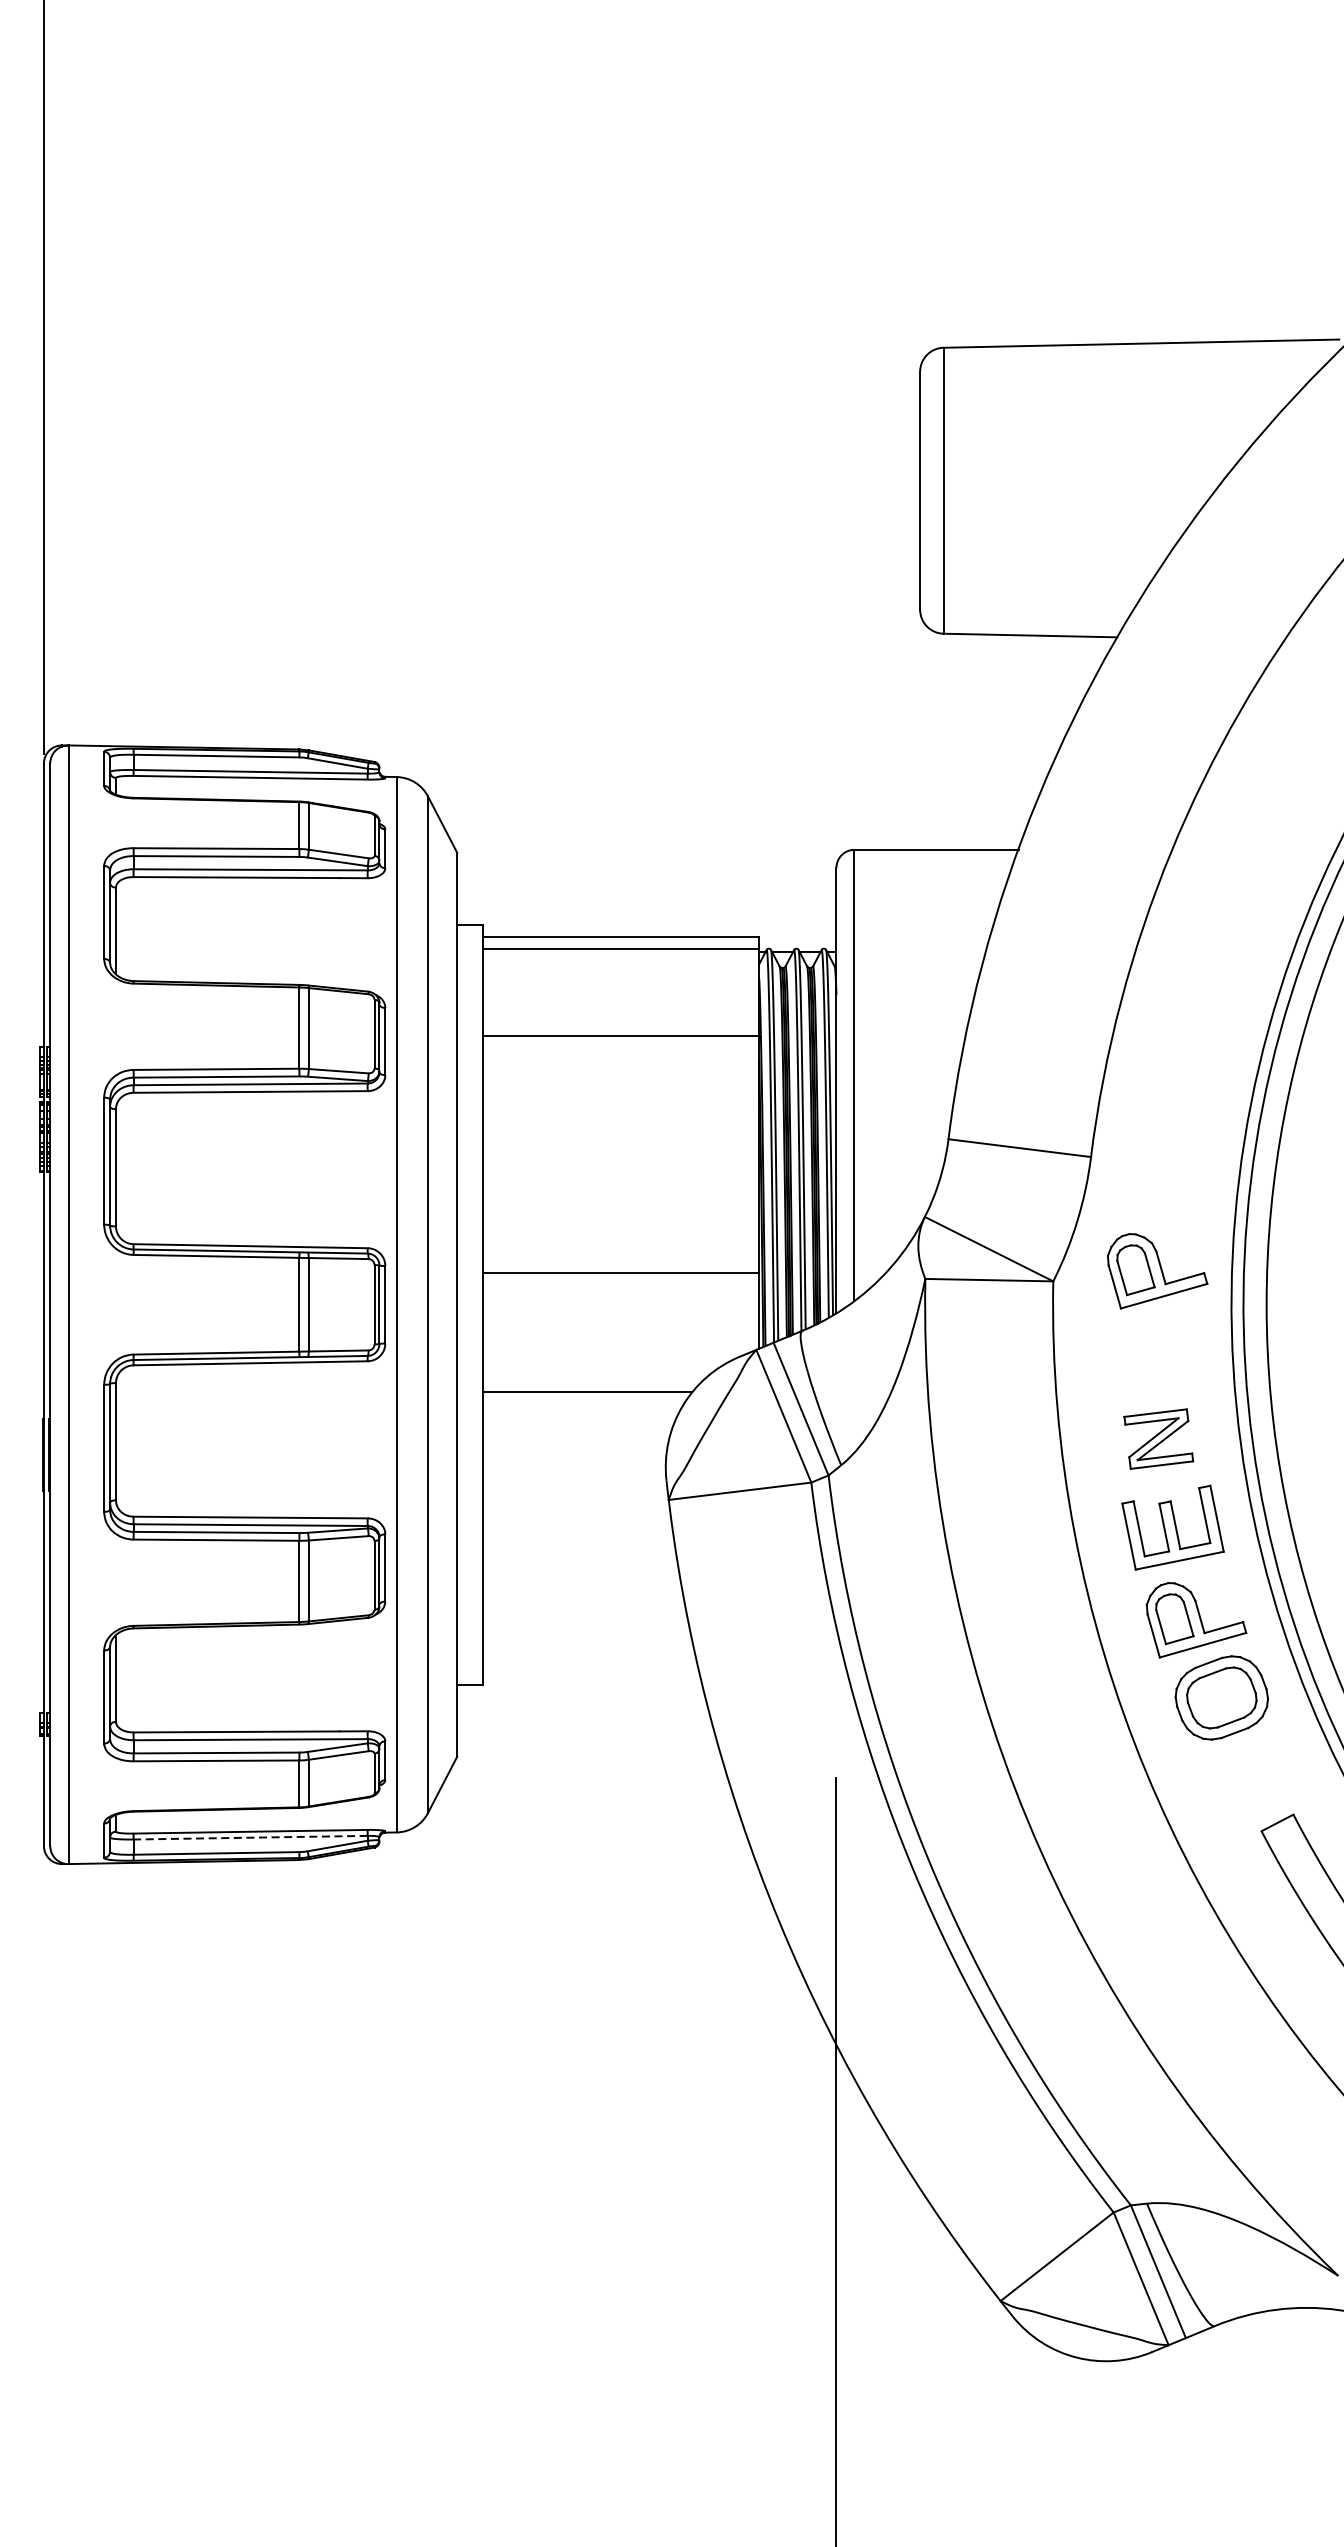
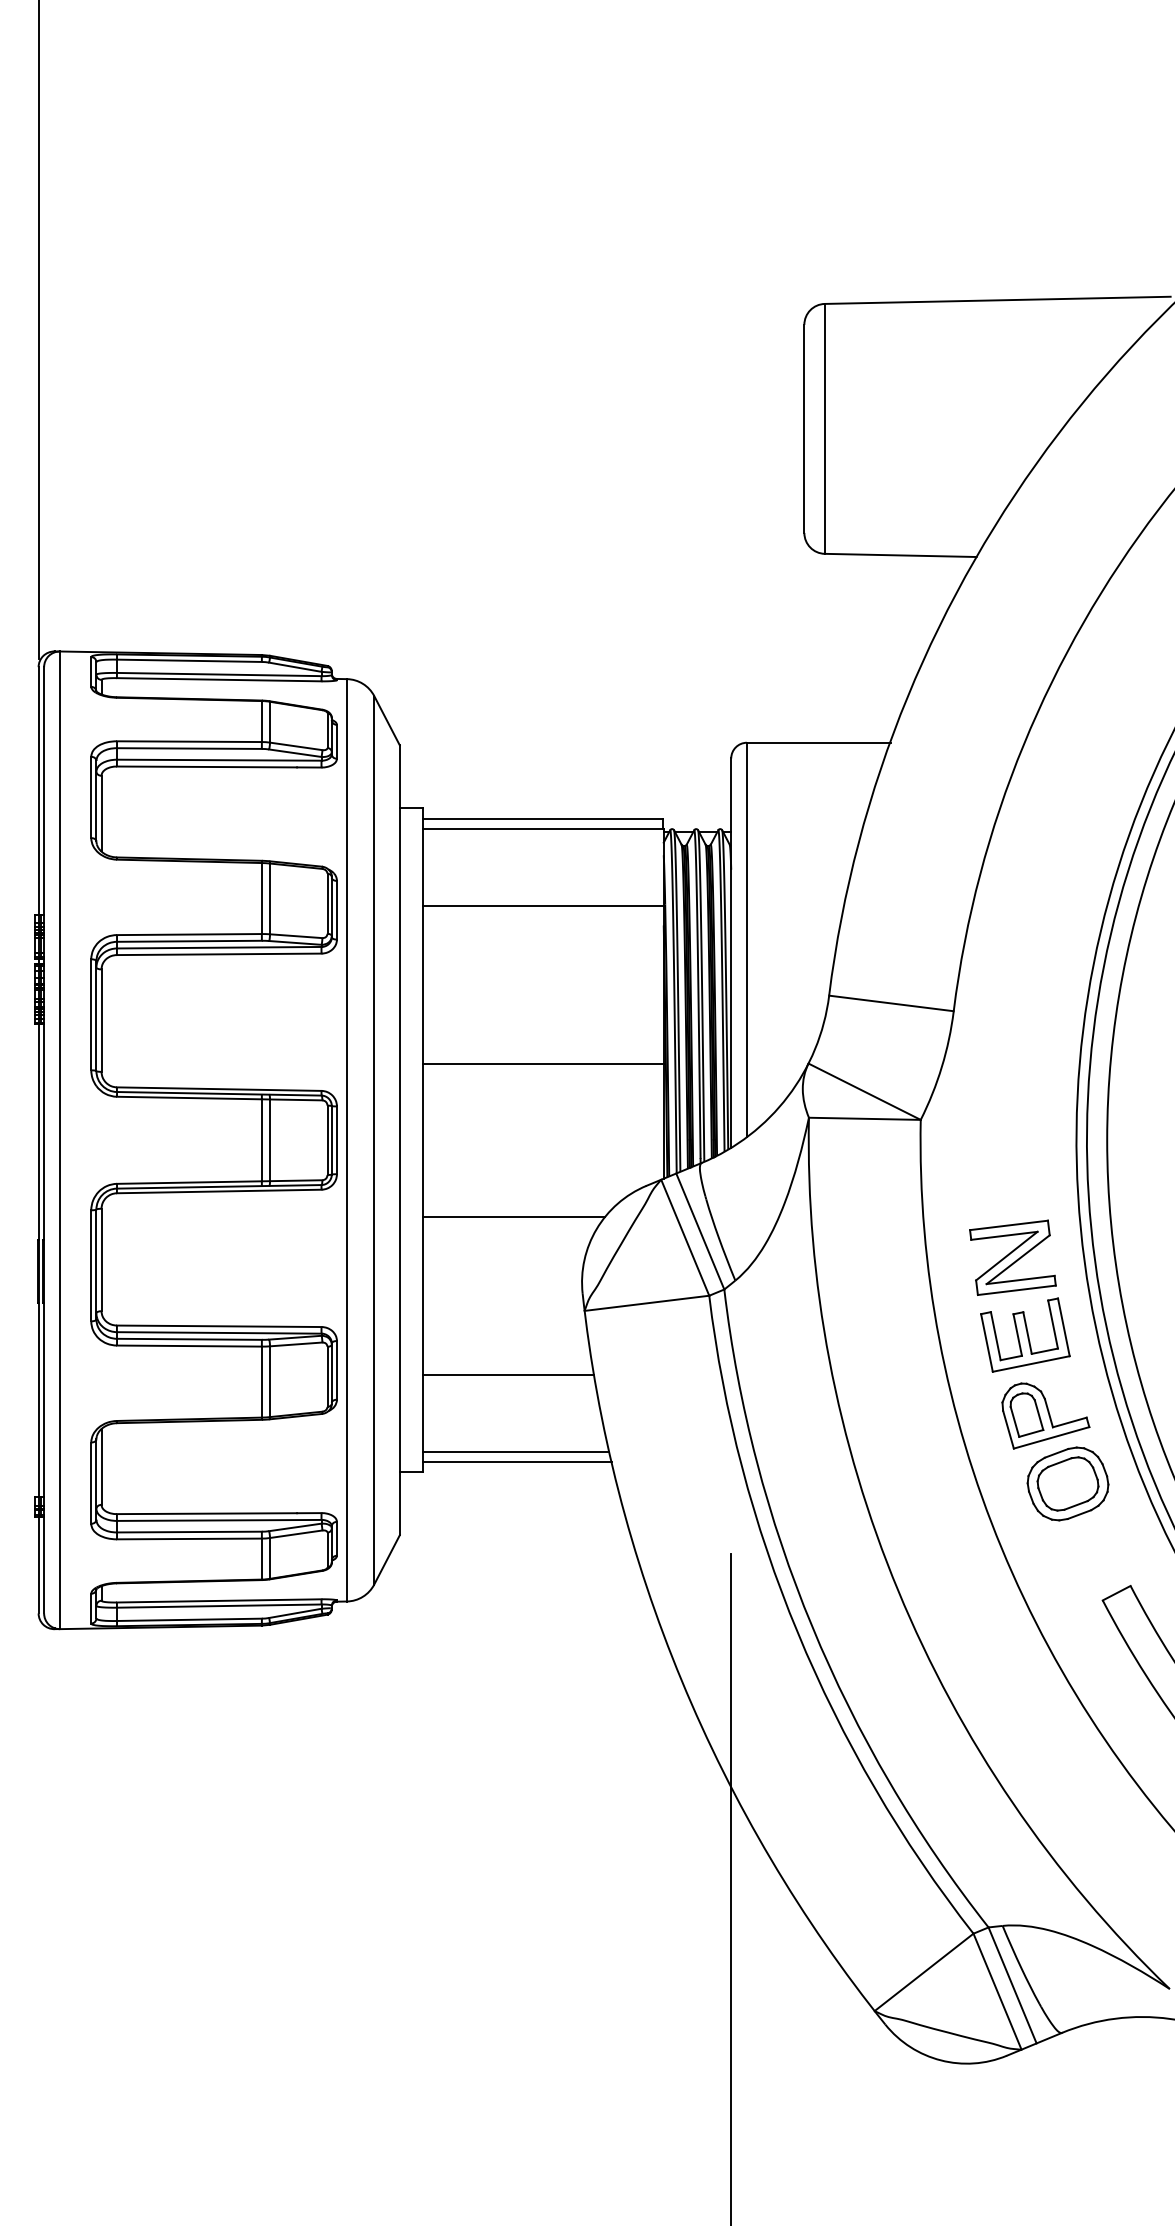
part: (1157, 1270) -> (1011, 1110), removed
line: (620, 1272) -> (542, 1063), moved
part: (1158, 1438) -> (1012, 1257), size x1.43
line: (581, 1572) -> (508, 1374), added
line: (589, 1660) -> (515, 1451), added
line: (590, 1673) -> (516, 1462), added
line: (249, 1838) -> (218, 1606), dashed -> solid

